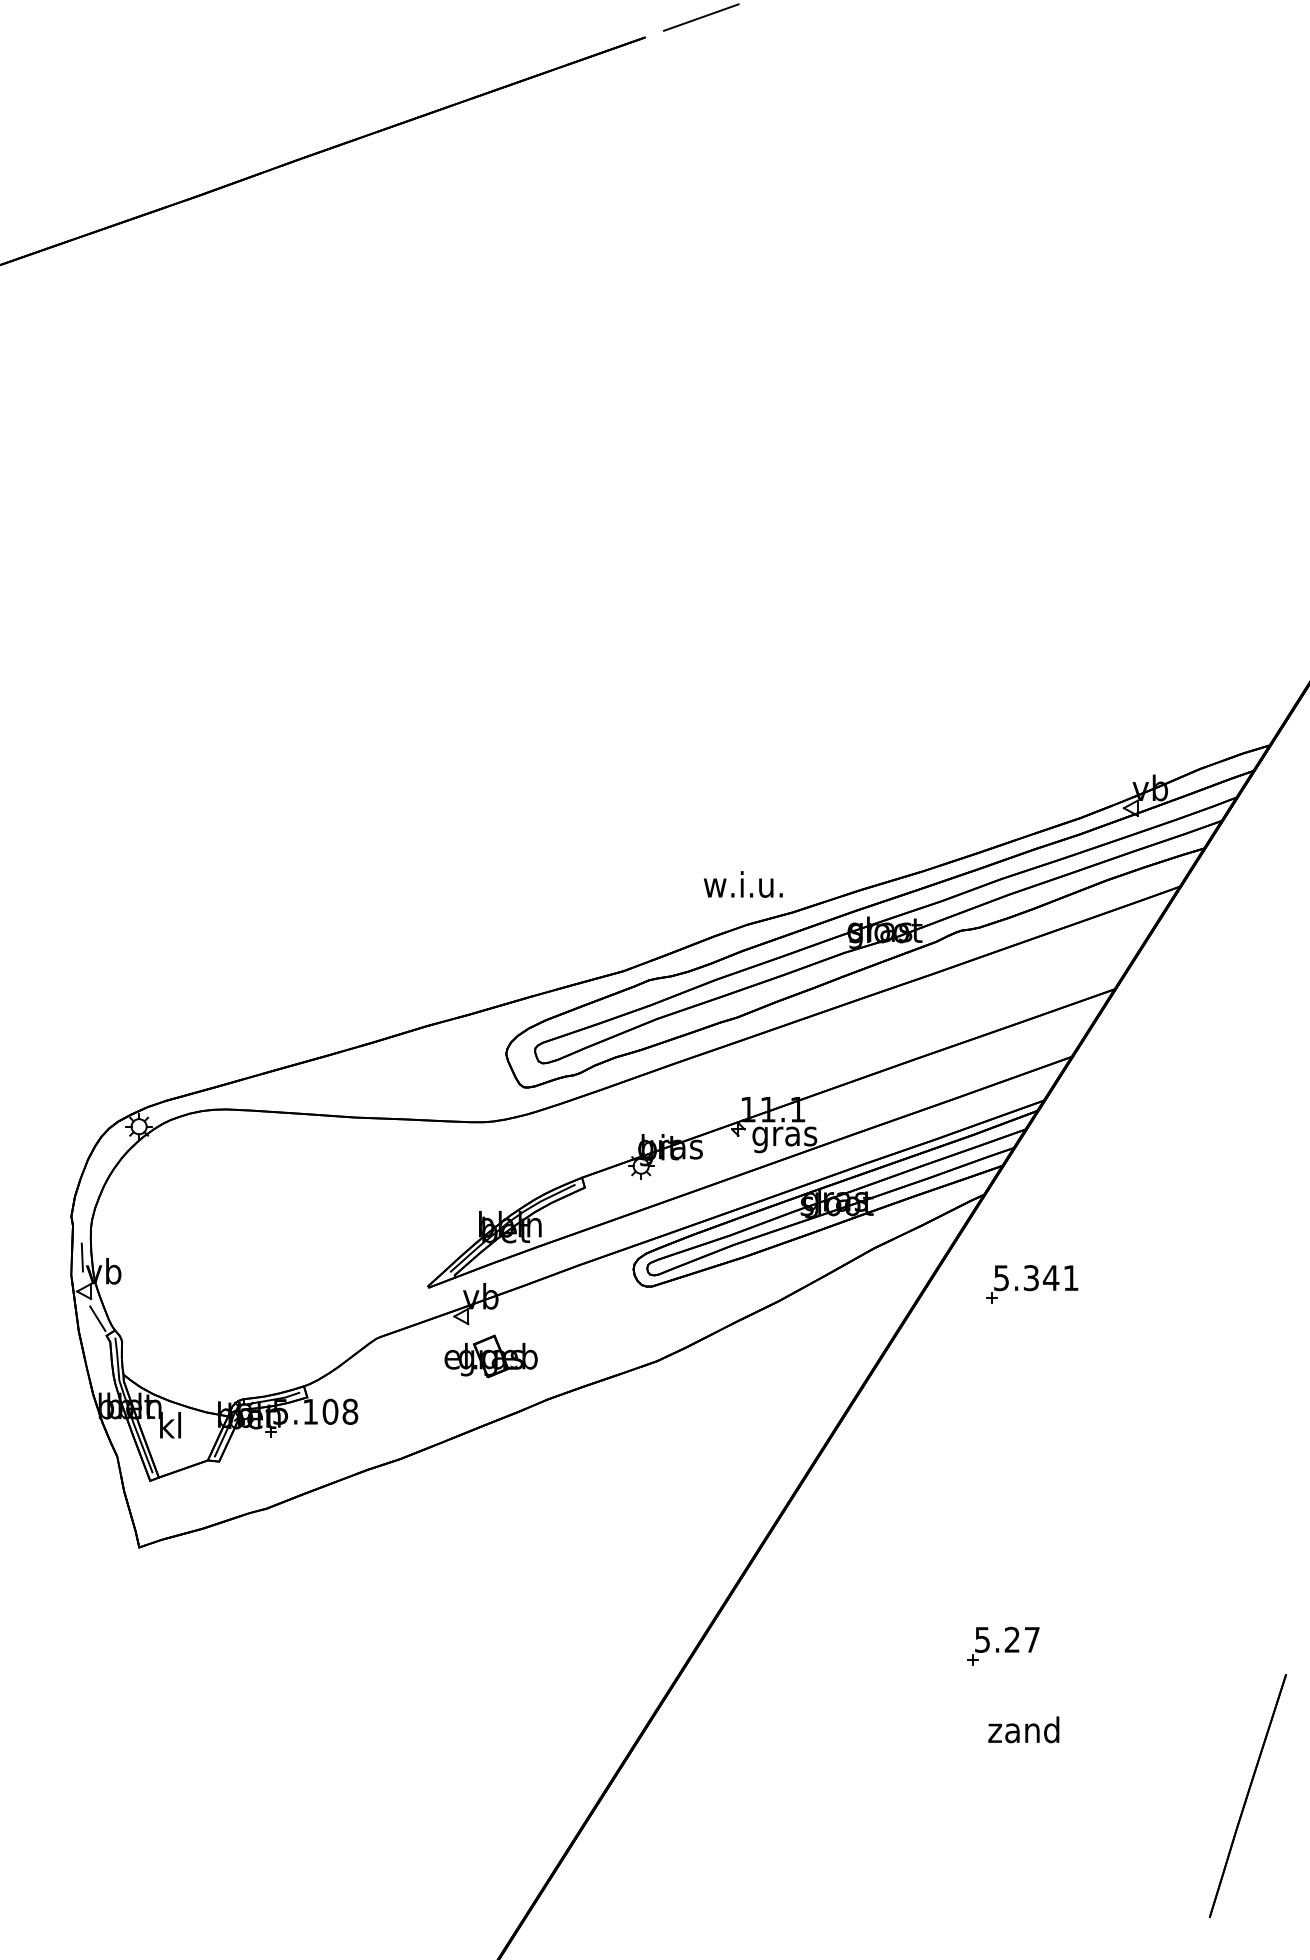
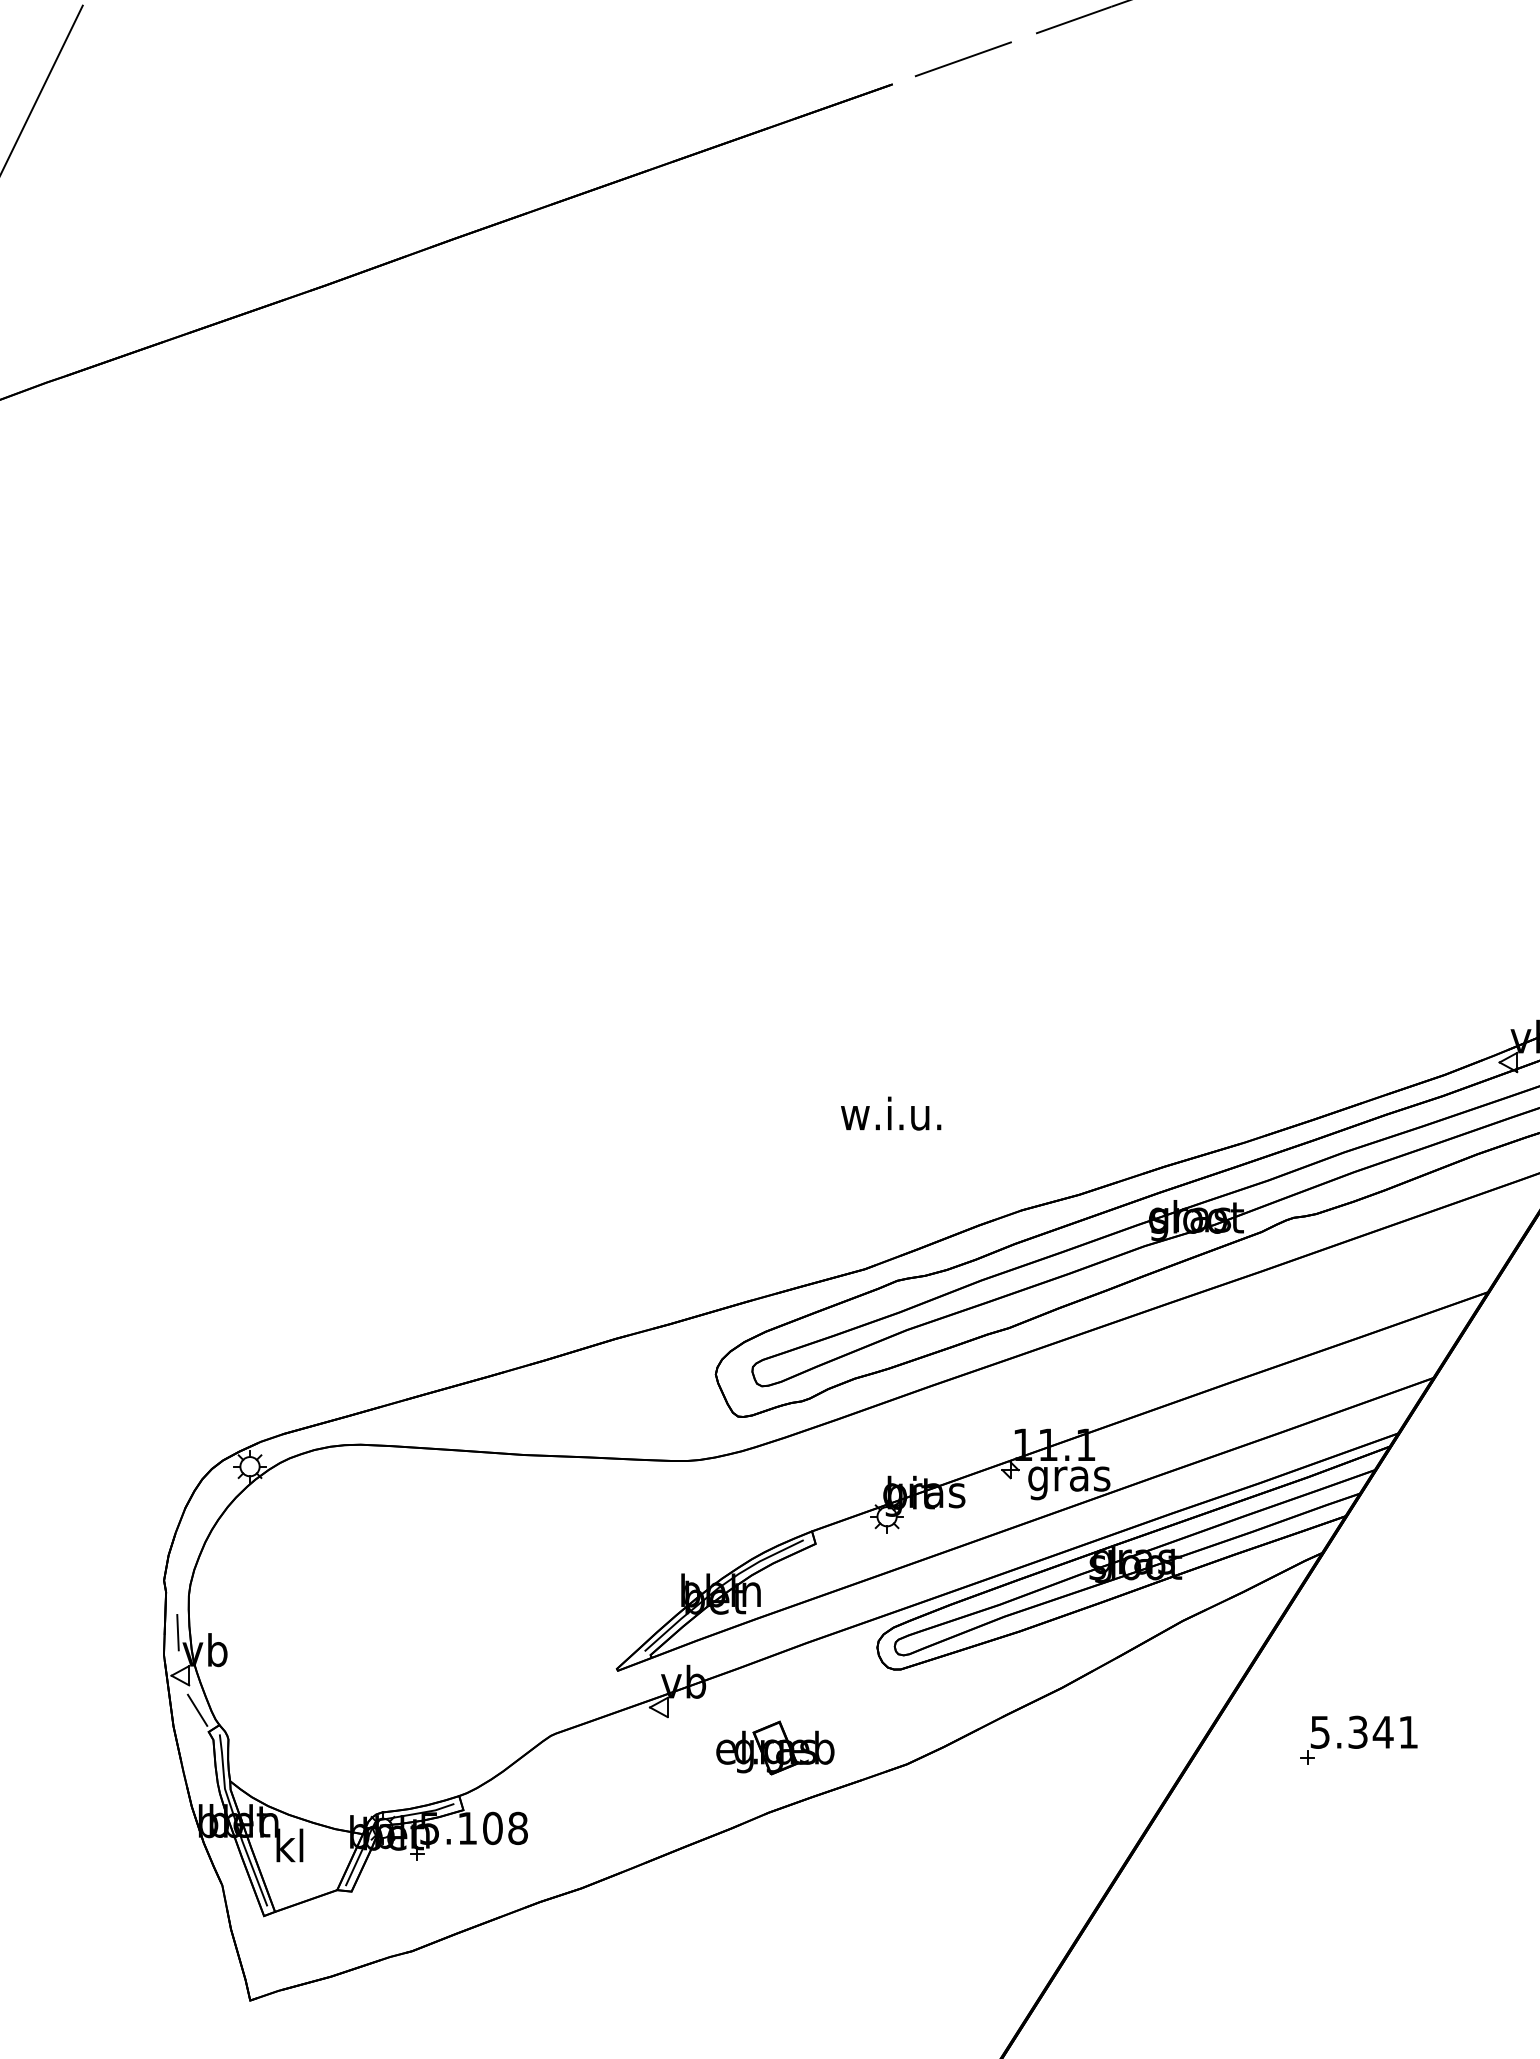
text: (743, 884) -> (891, 1113), moved
part: (1032, 1284) -> (1359, 1740), moved
part: (490, 1356) -> (774, 1748), moved

